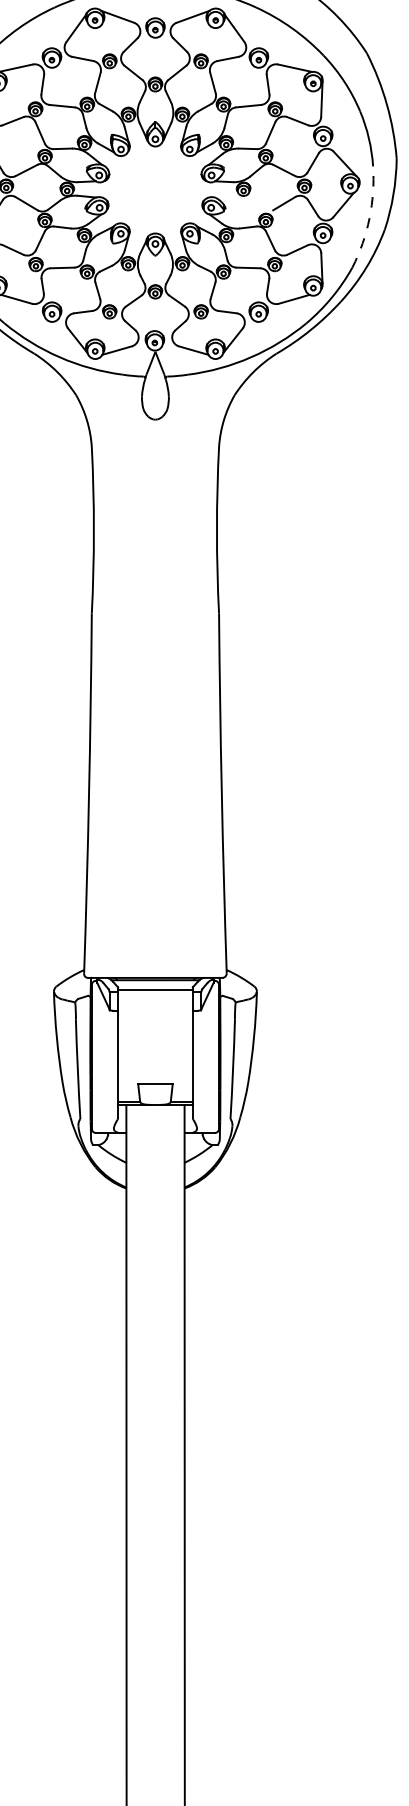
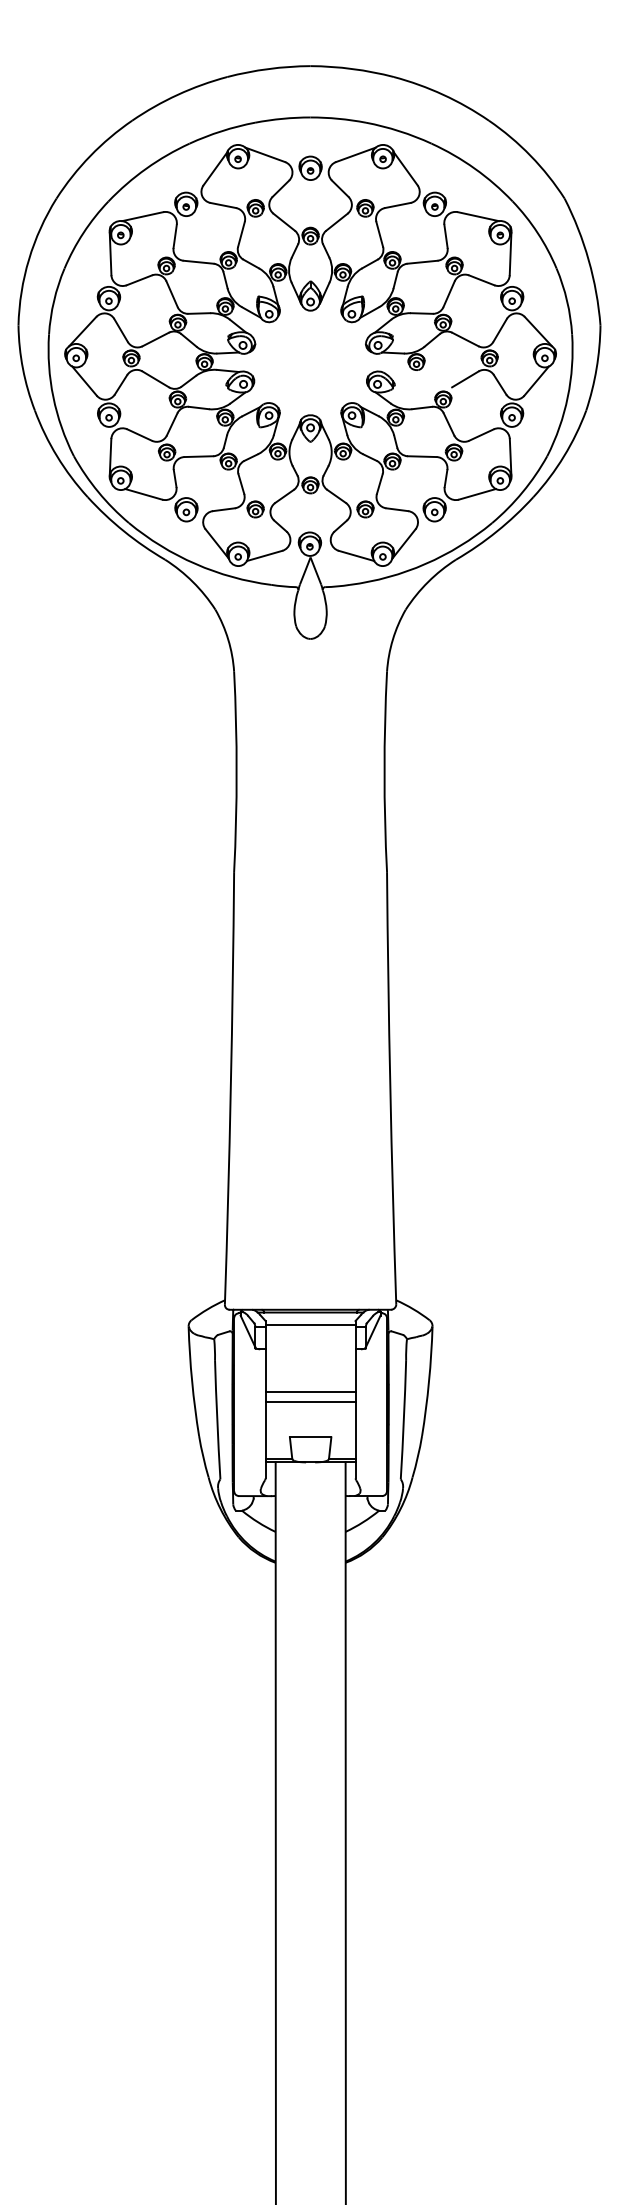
arc: (369, 218) -> (567, 397), dashed -> solid
line: (155, 1046) -> (310, 1392), added
line: (155, 1055) -> (310, 1402), added

